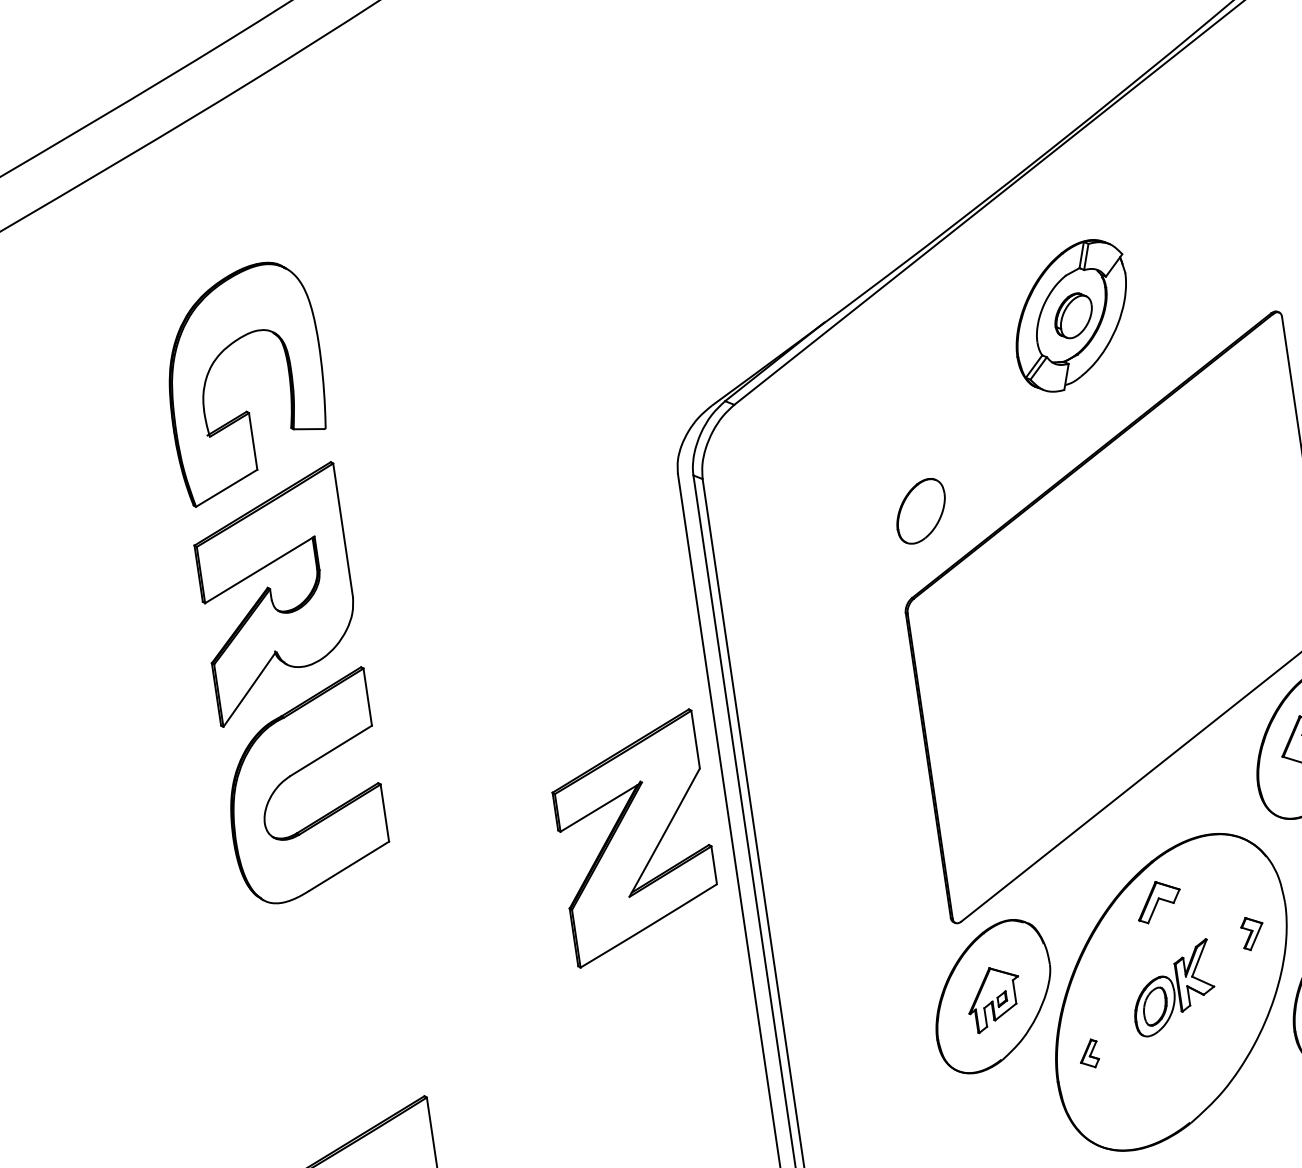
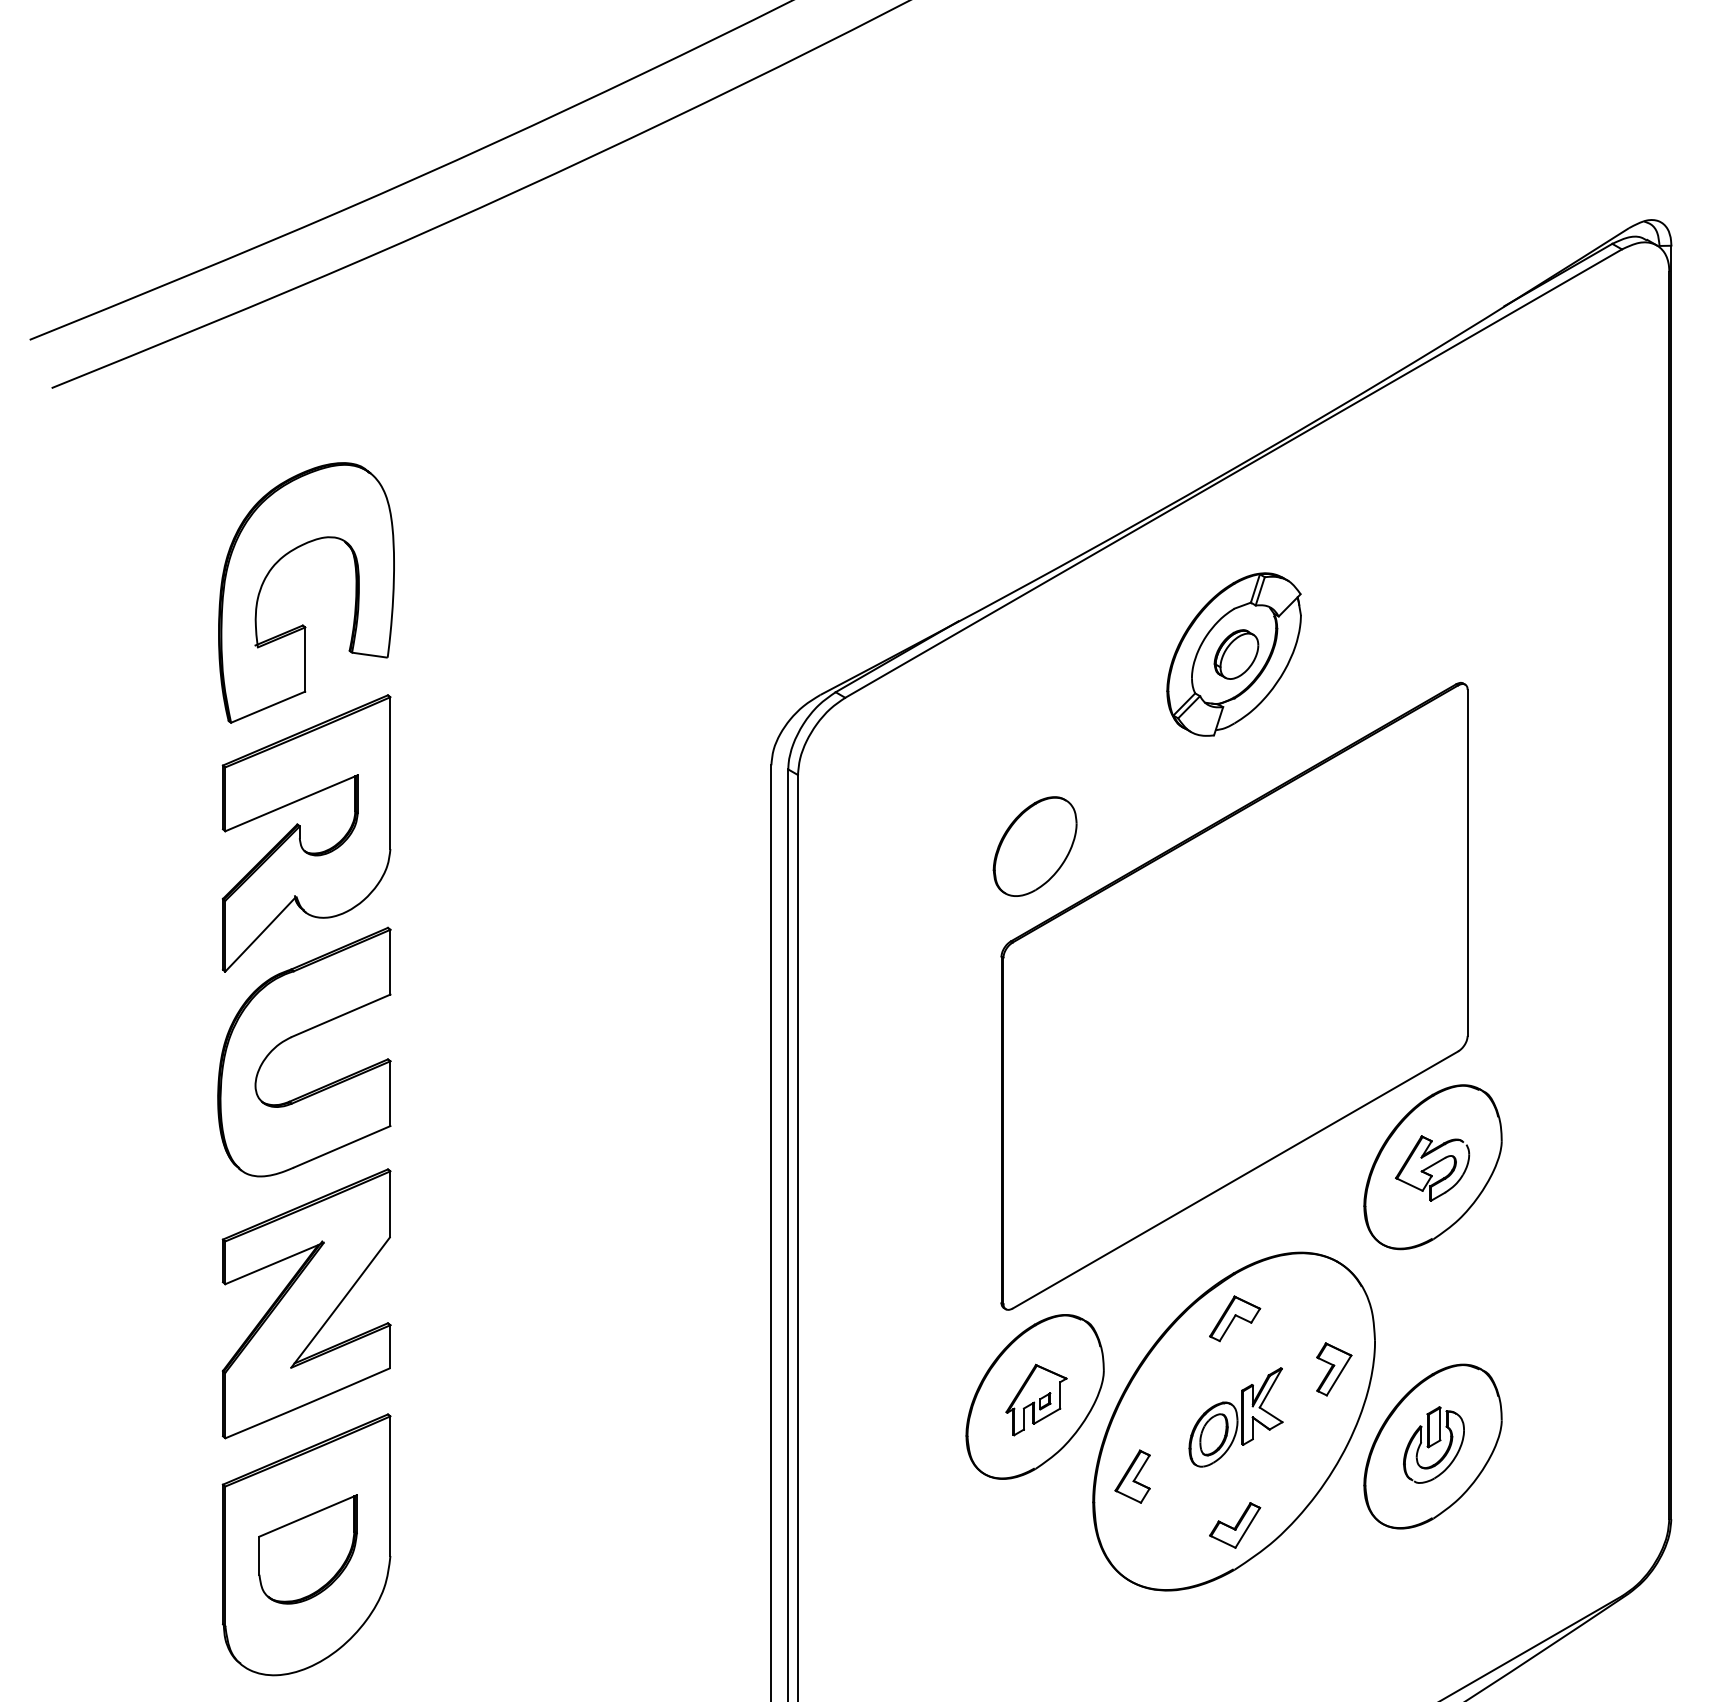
part: (920, 511) -> (1034, 846), size x1.43
part: (634, 838) -> (306, 1303), moved
part: (1253, 933) -> (1334, 1369), size x1.43
part: (1088, 1053) -> (1132, 1476), size x1.67
part: (1186, 1083) -> (1235, 1525), added

